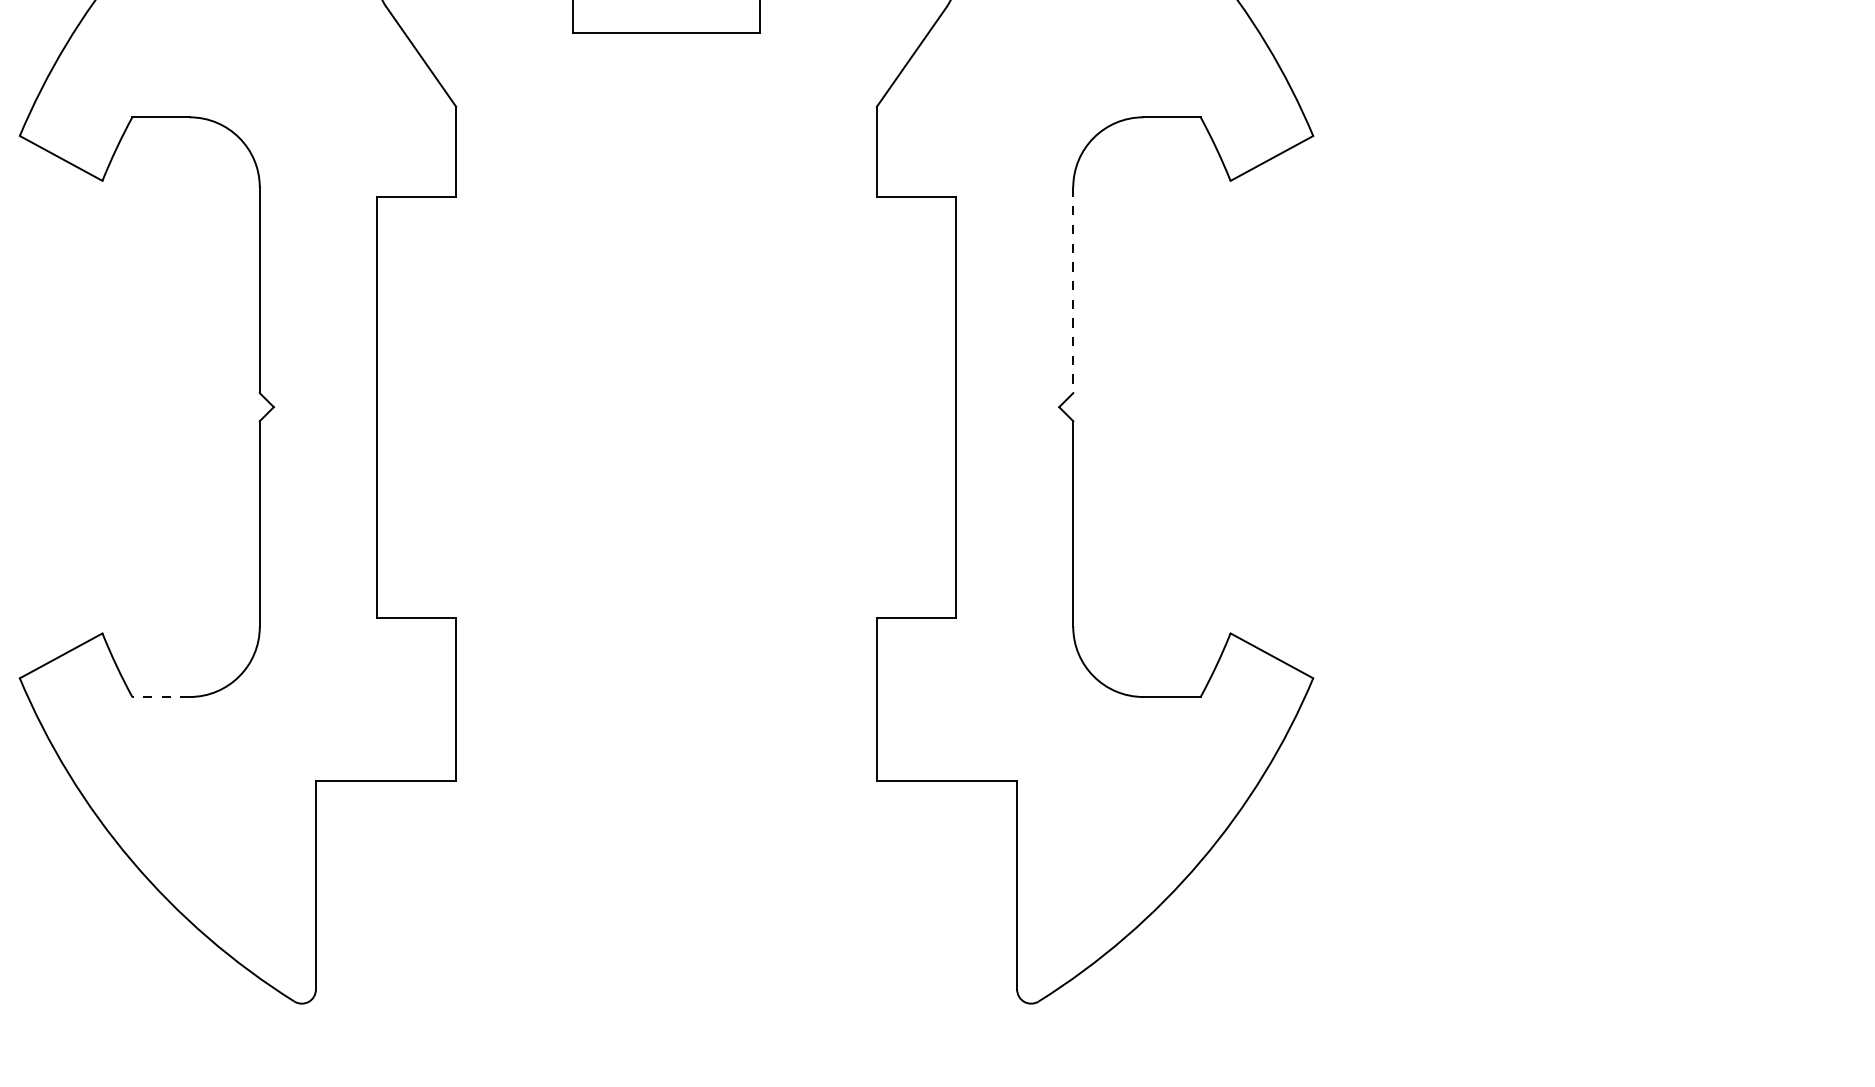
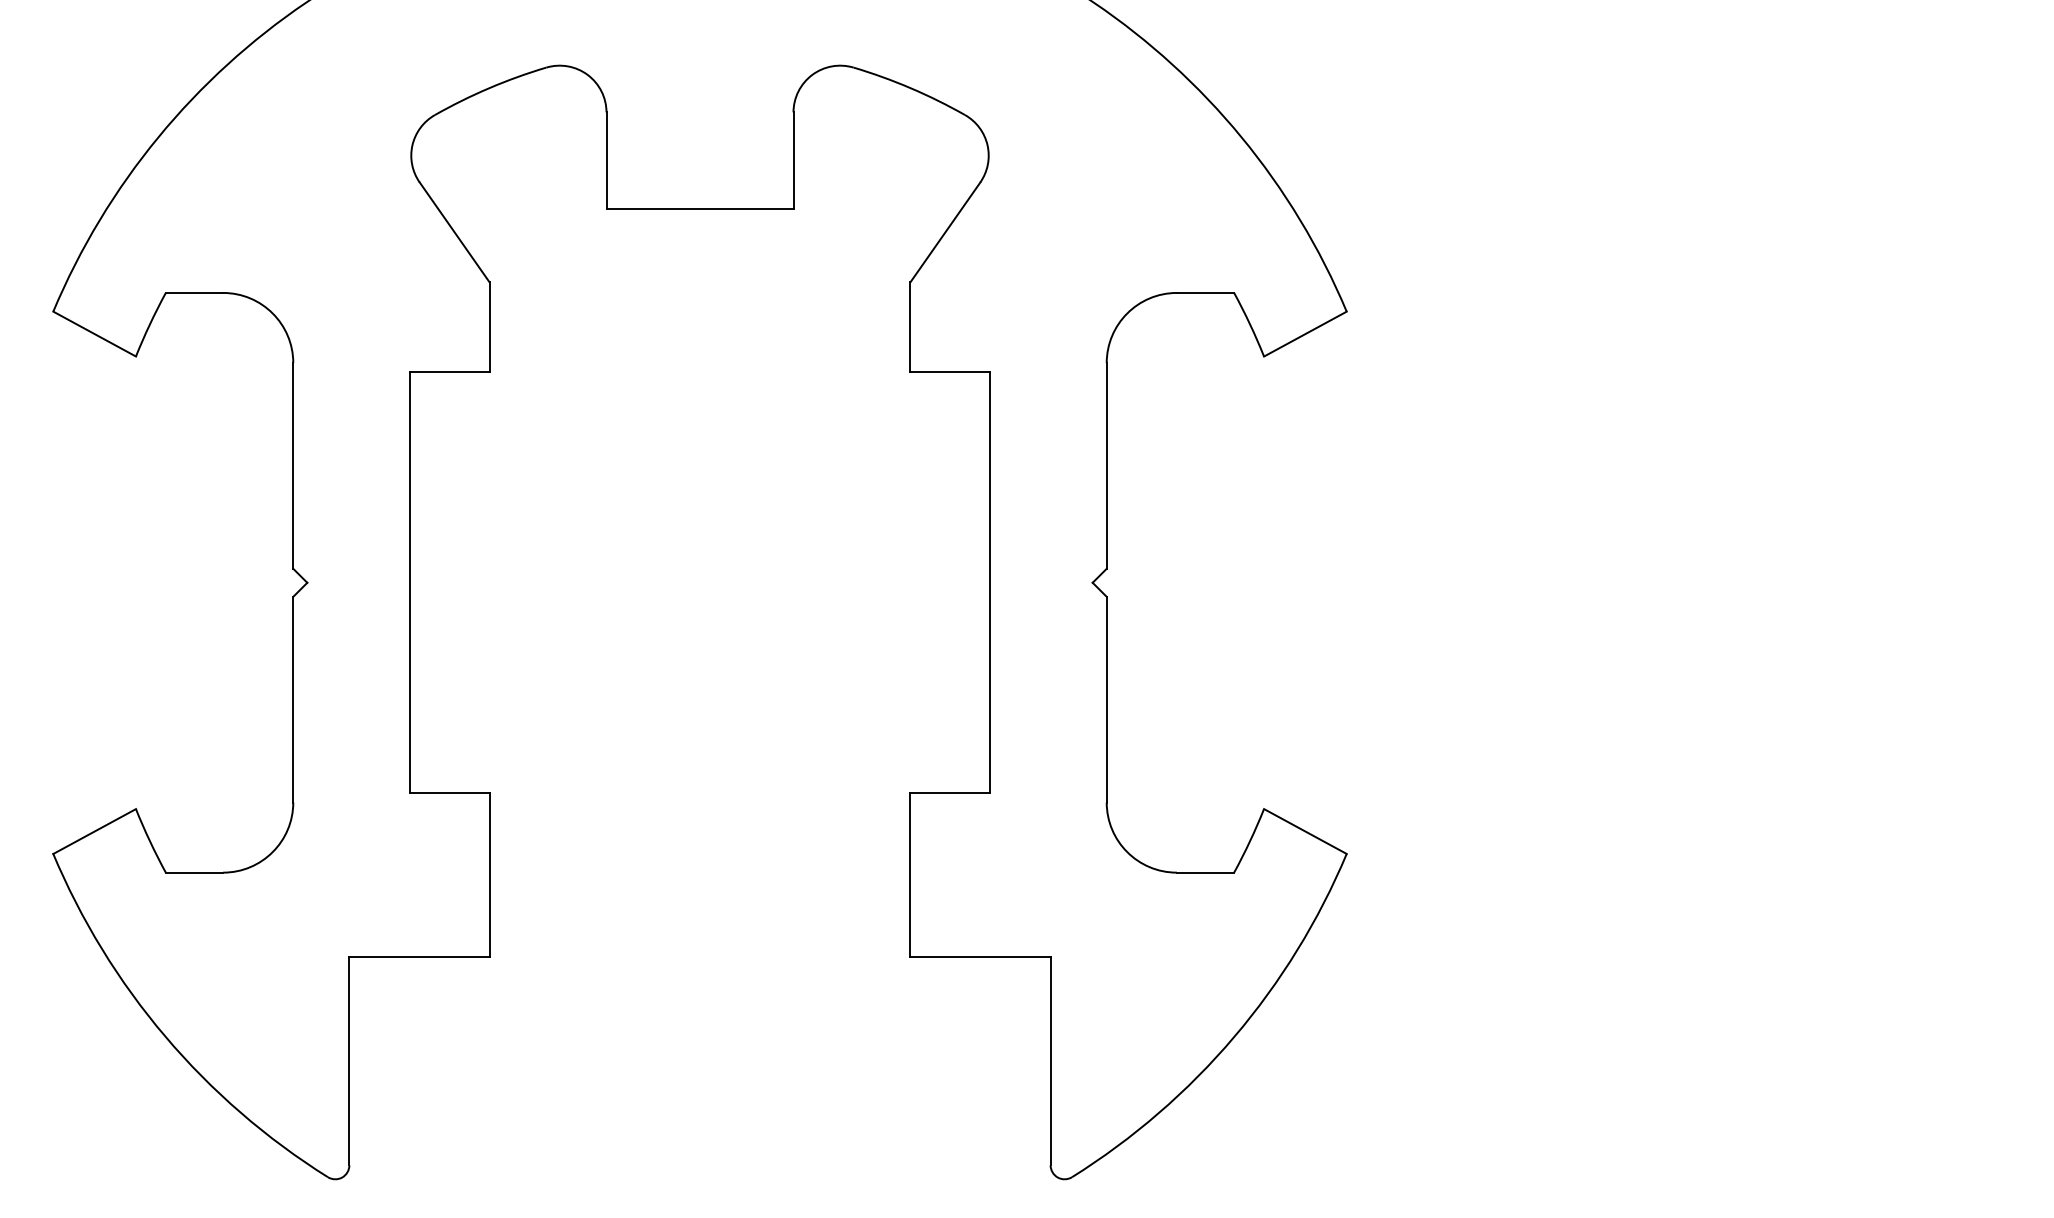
line: (1073, 289) -> (1106, 465), dashed -> solid
line: (161, 696) -> (194, 872), dashed -> solid

